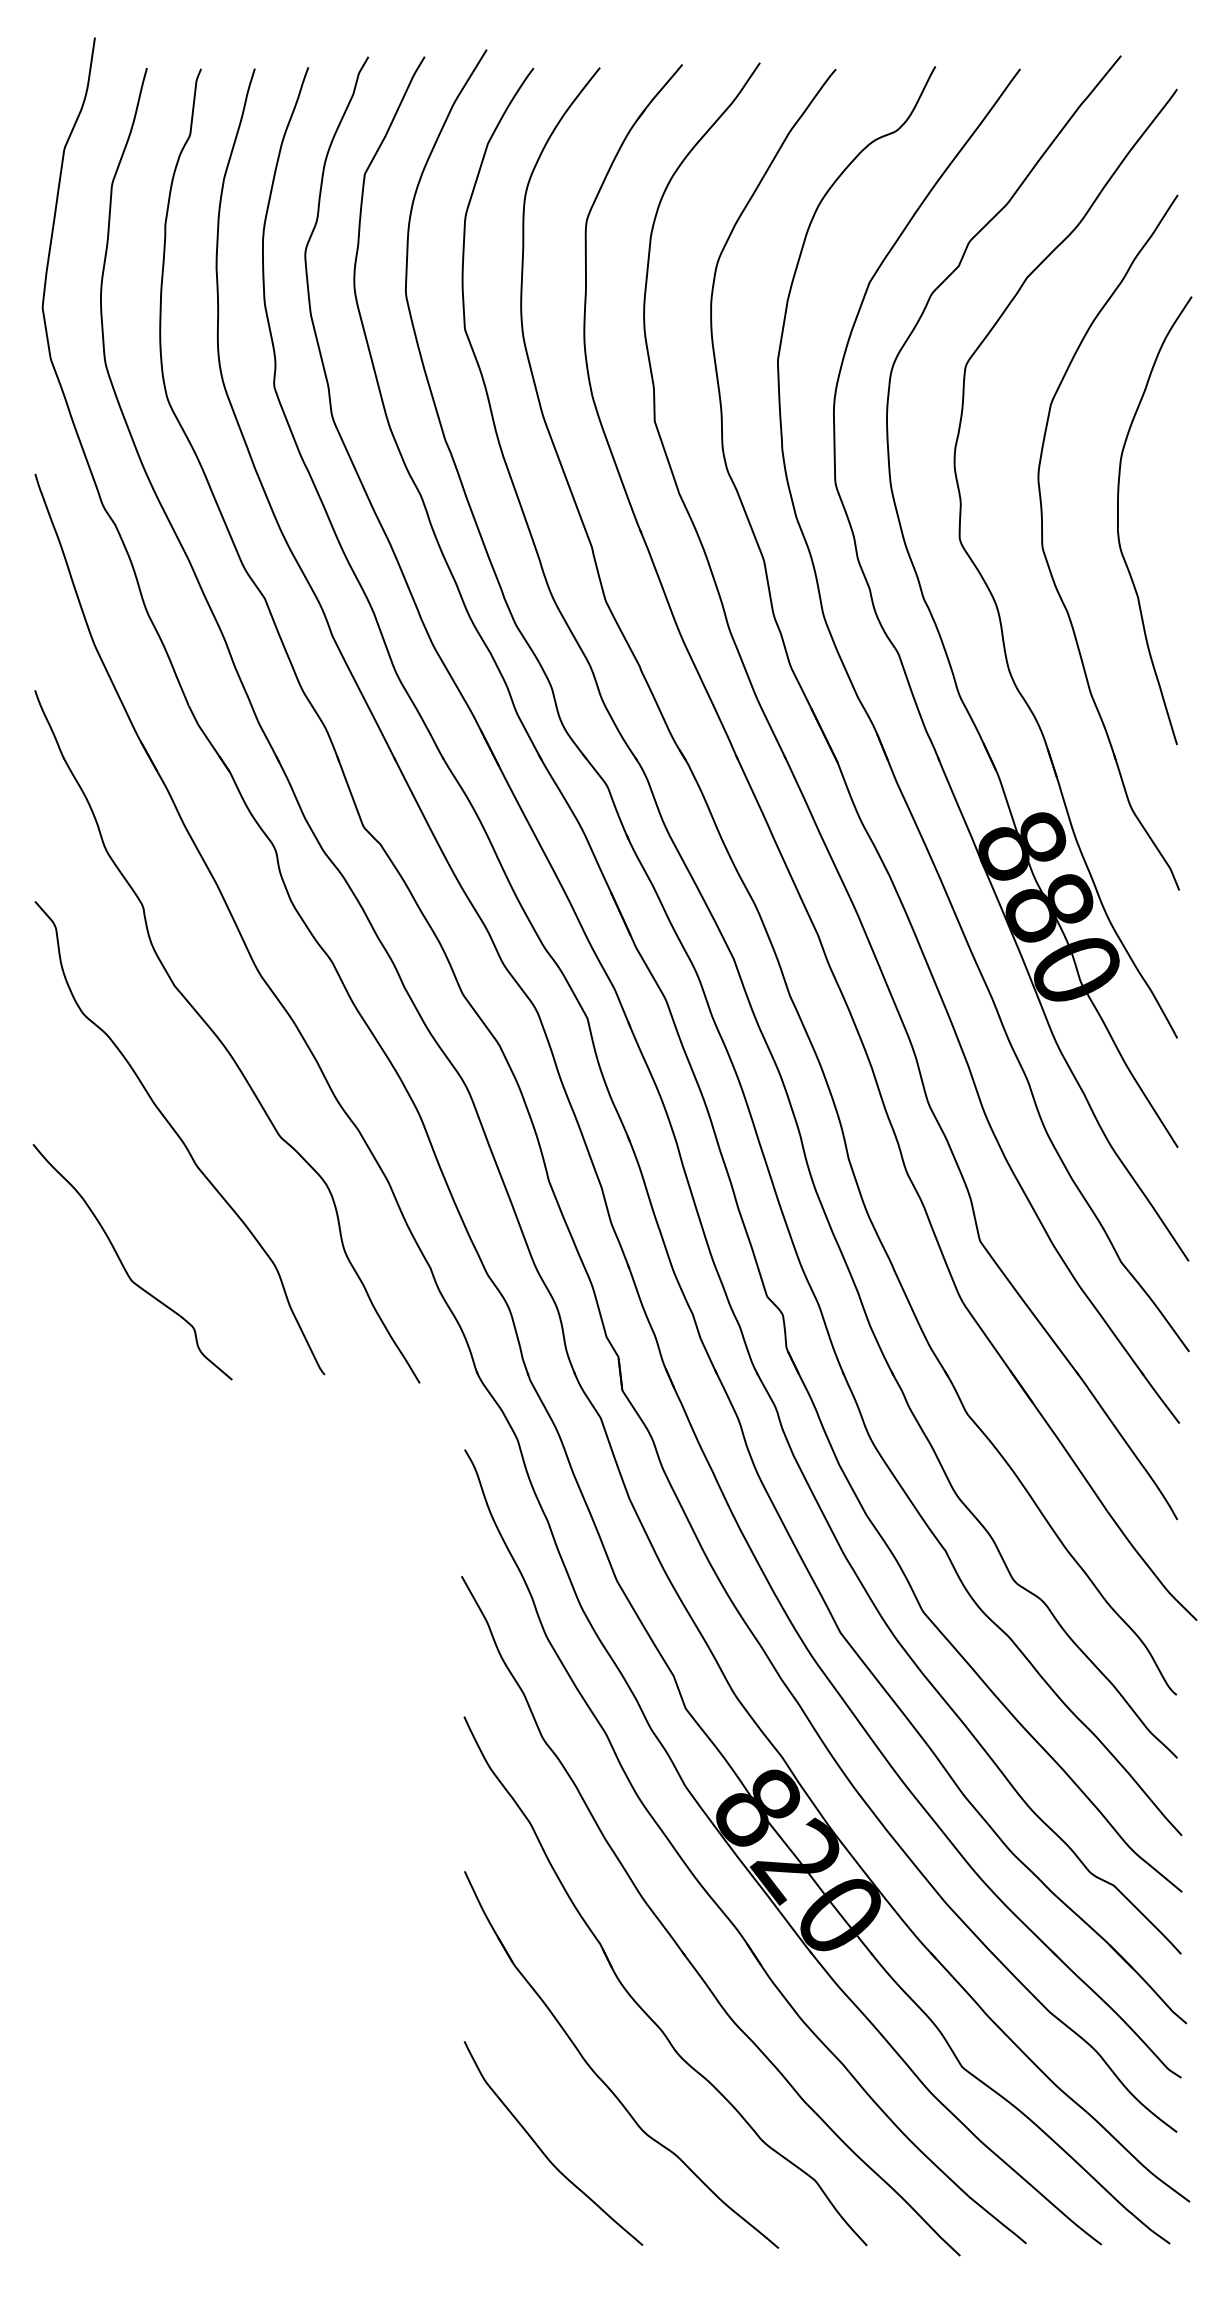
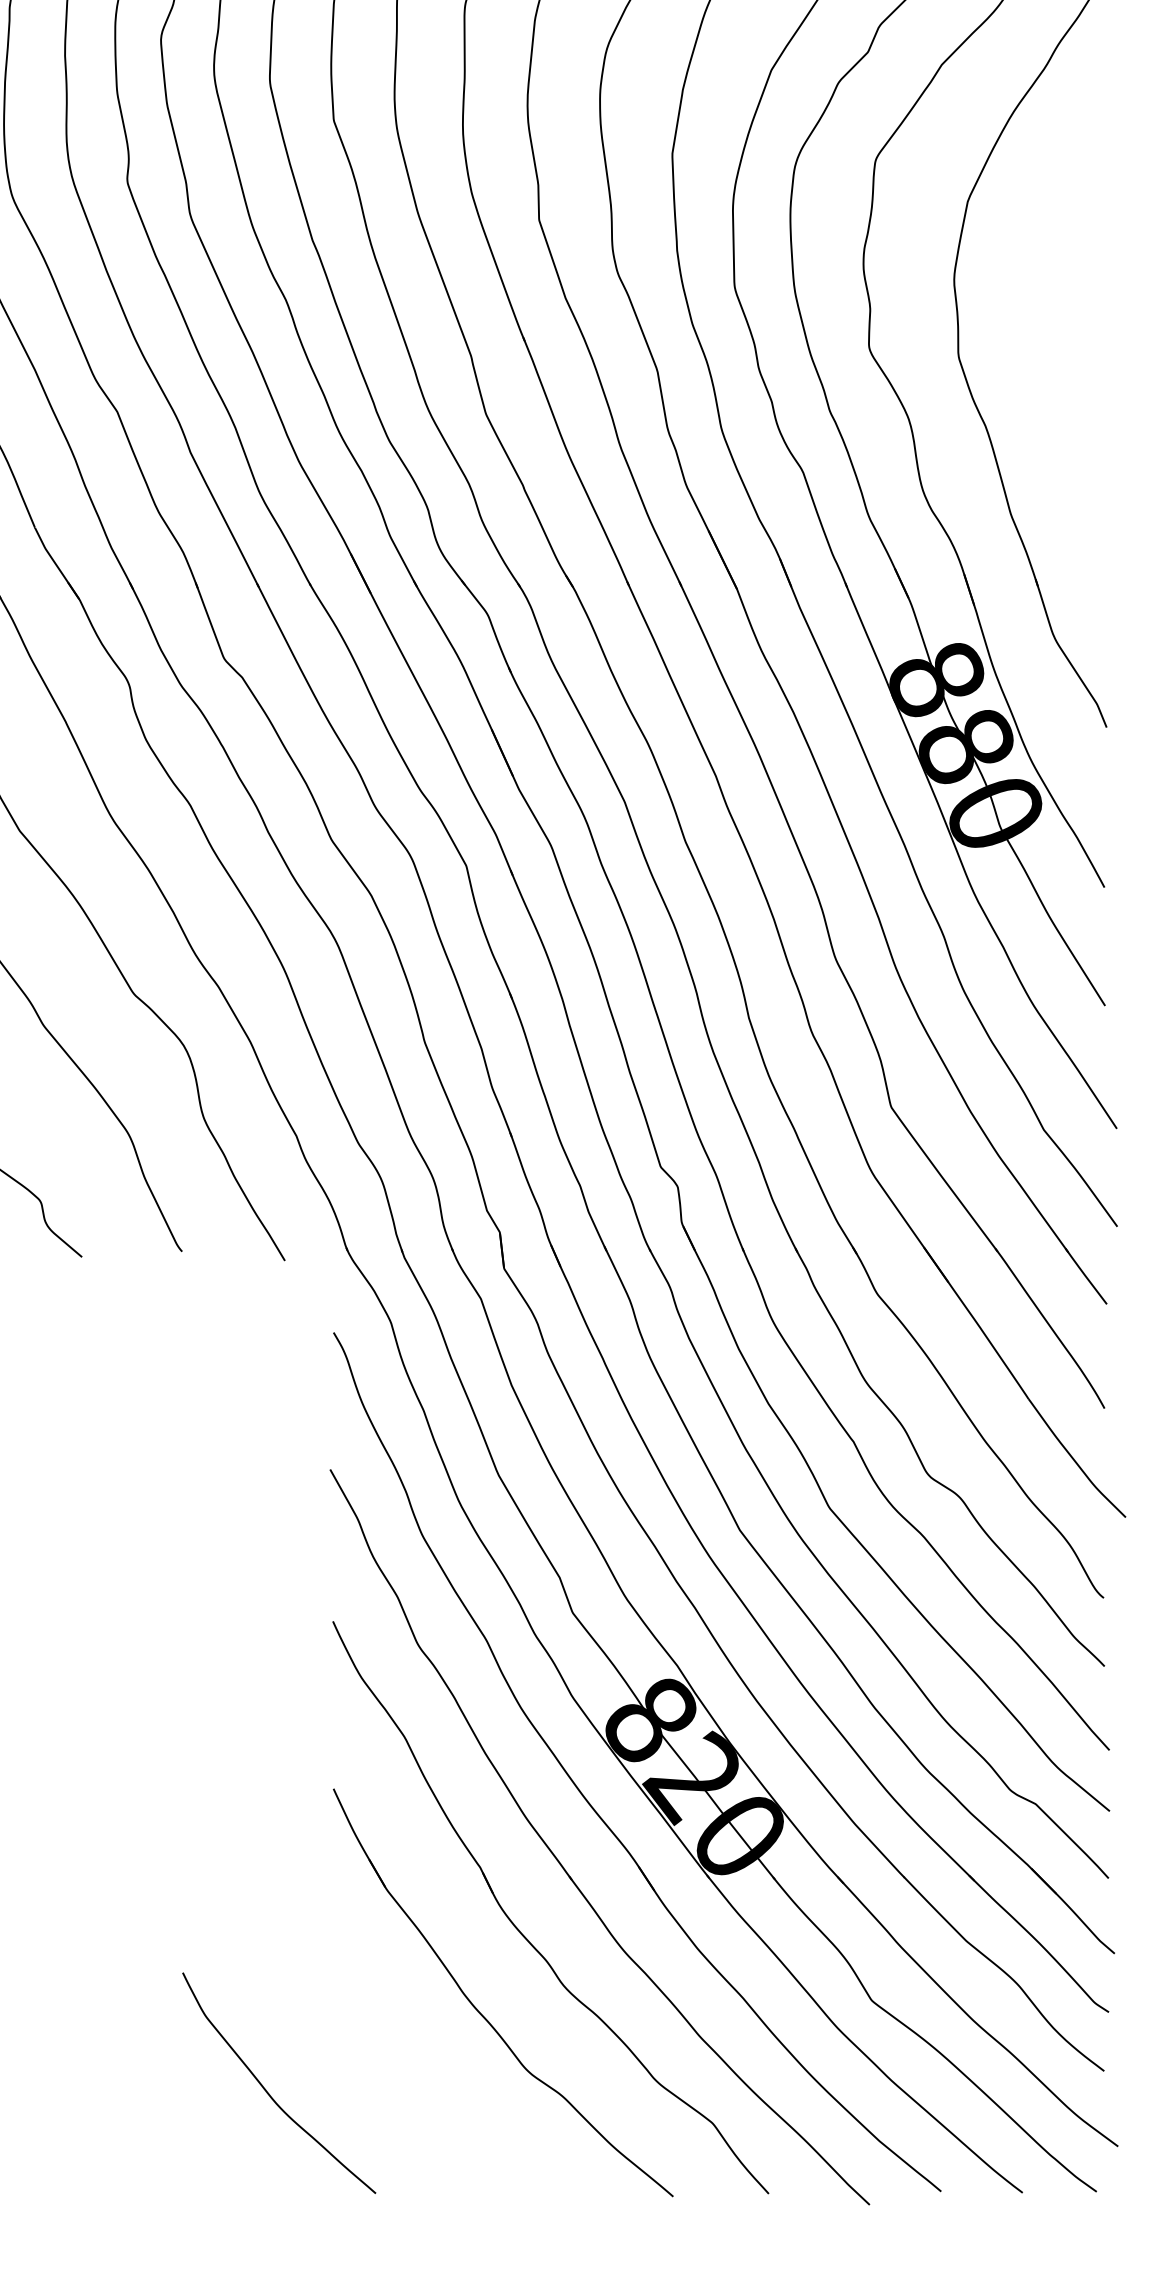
curve: (1118, 520) -> (1040, 327), removed
curve: (544, 2152) -> (269, 2092), moved

